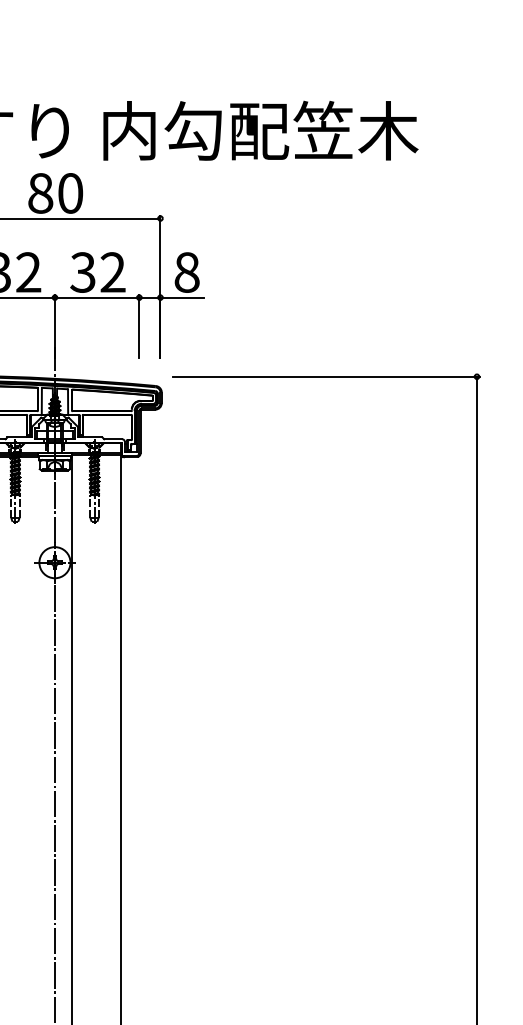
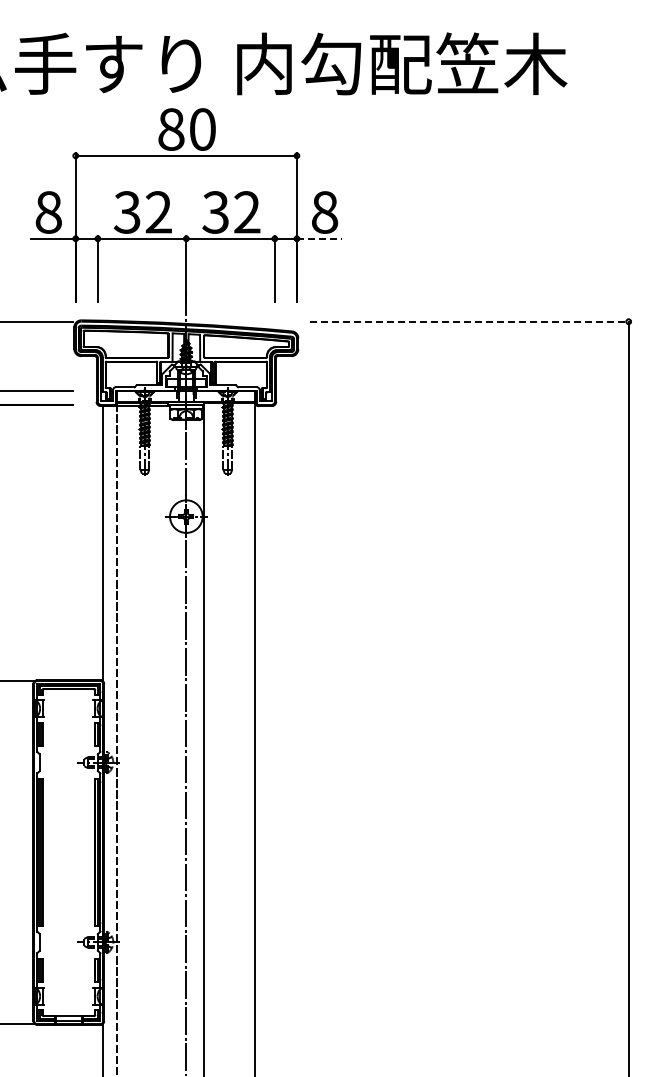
line: (181, 297) -> (319, 238), solid -> dashed
line: (326, 376) -> (470, 321), solid -> dashed

